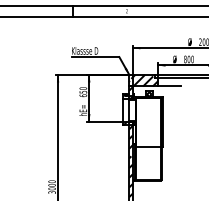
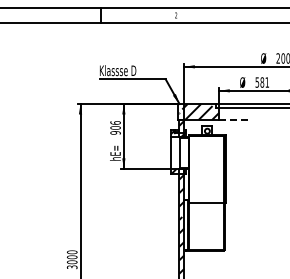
text: (189, 59) -> (262, 82), 800 -> 581
line: (169, 86) -> (235, 119), solid -> dashed
text: (83, 91) -> (115, 127), 650 -> 906

